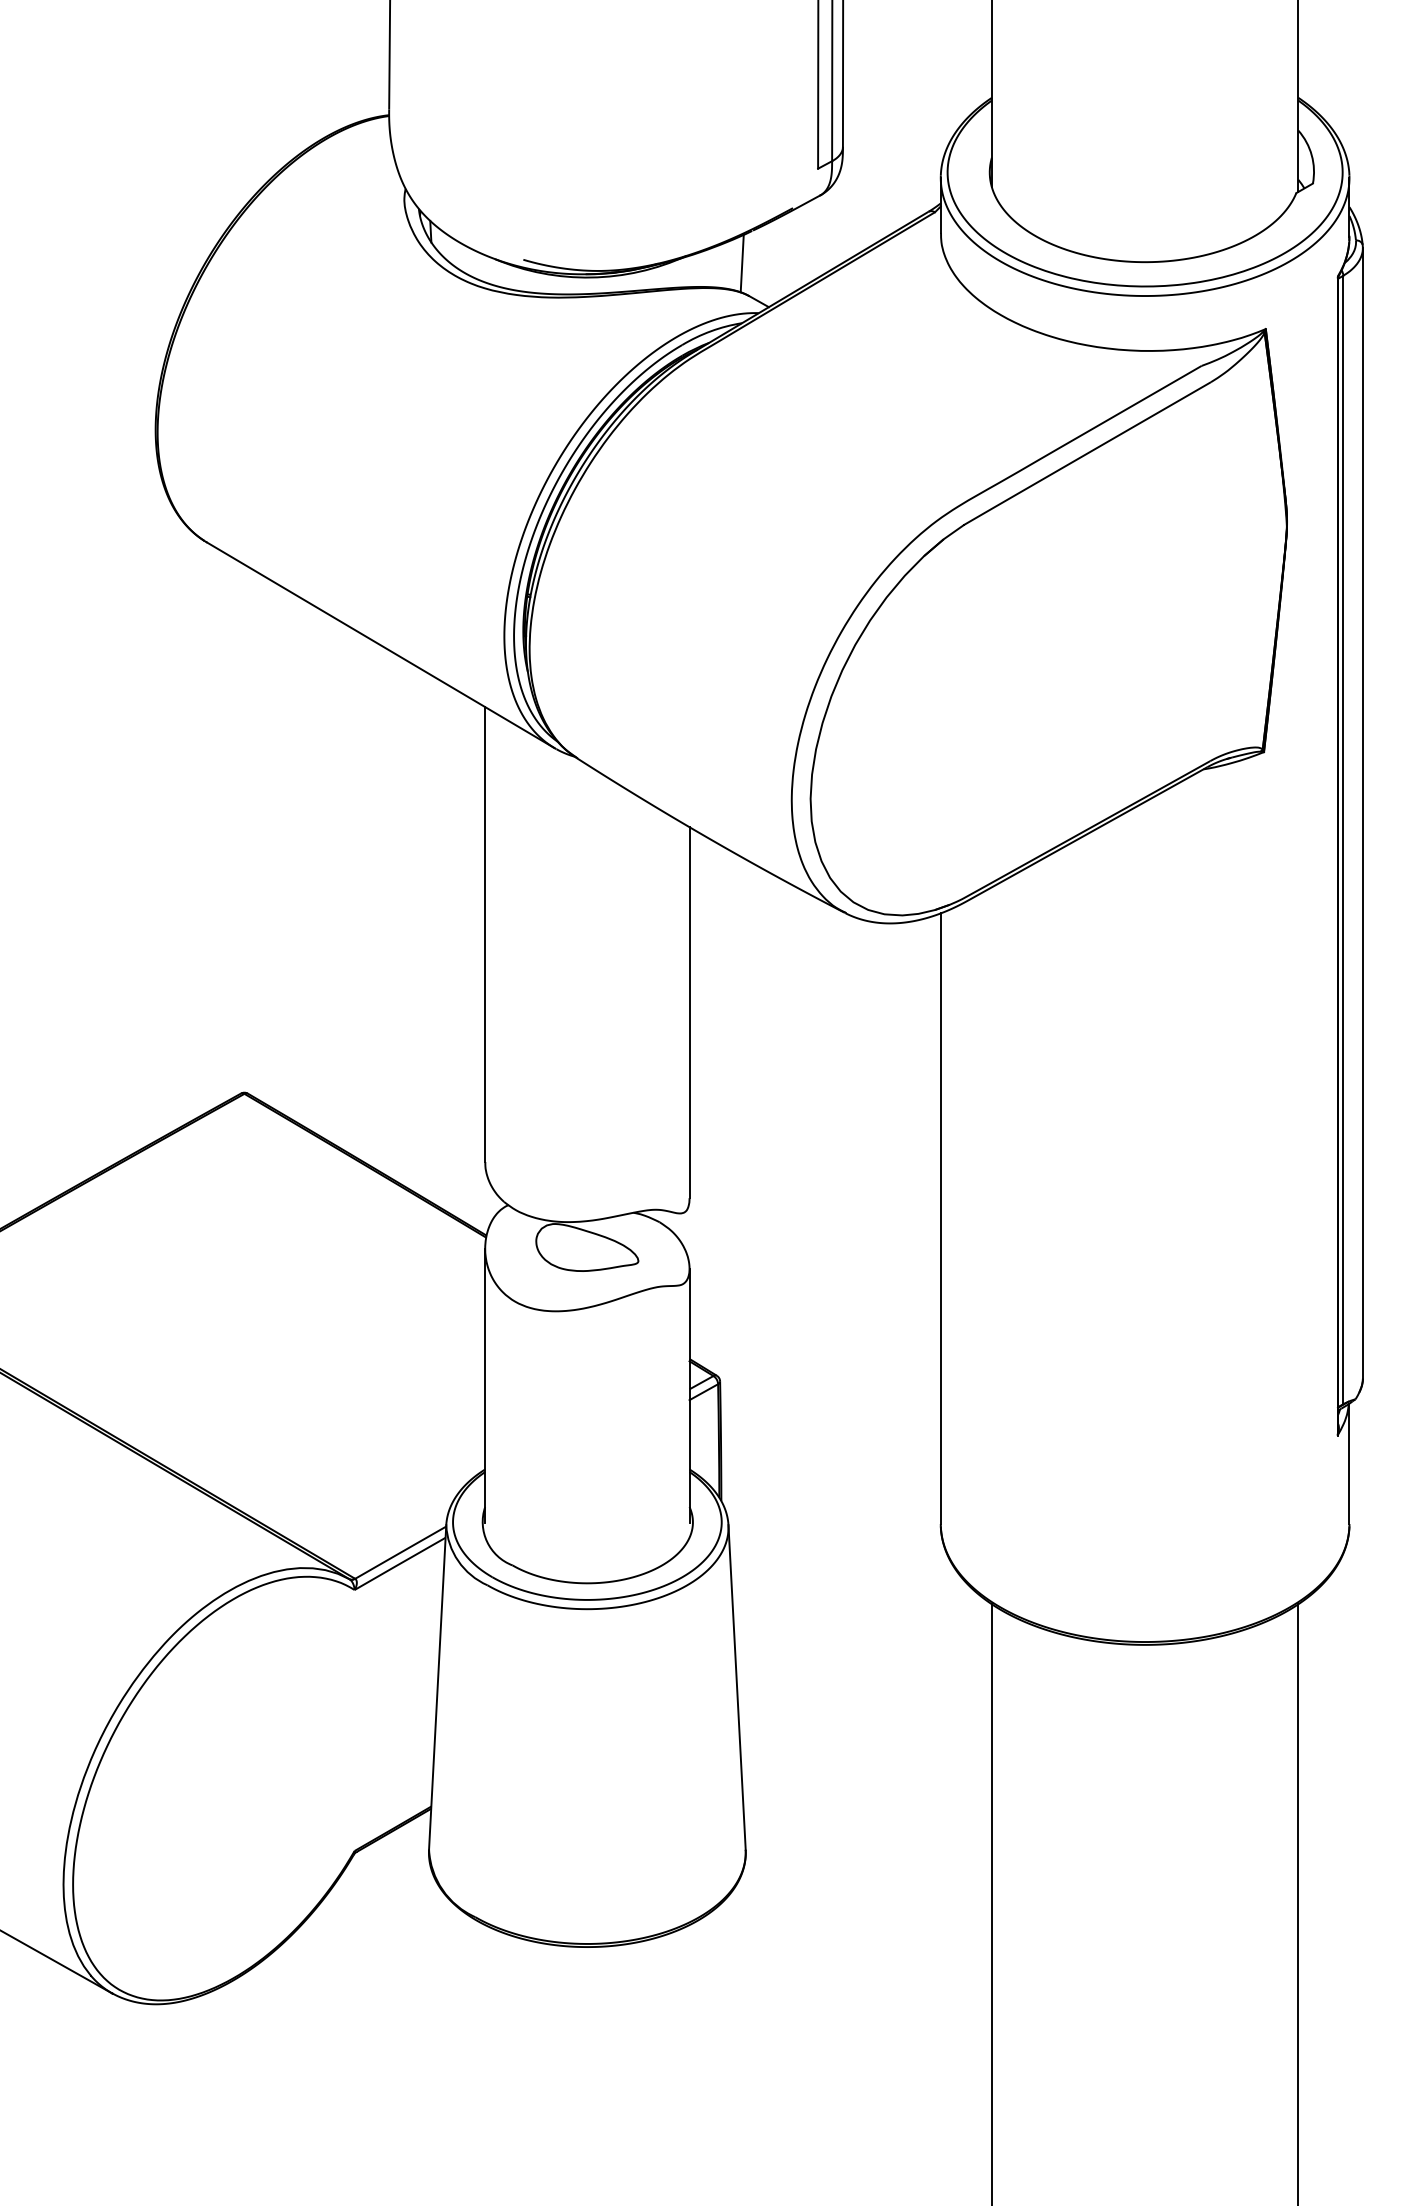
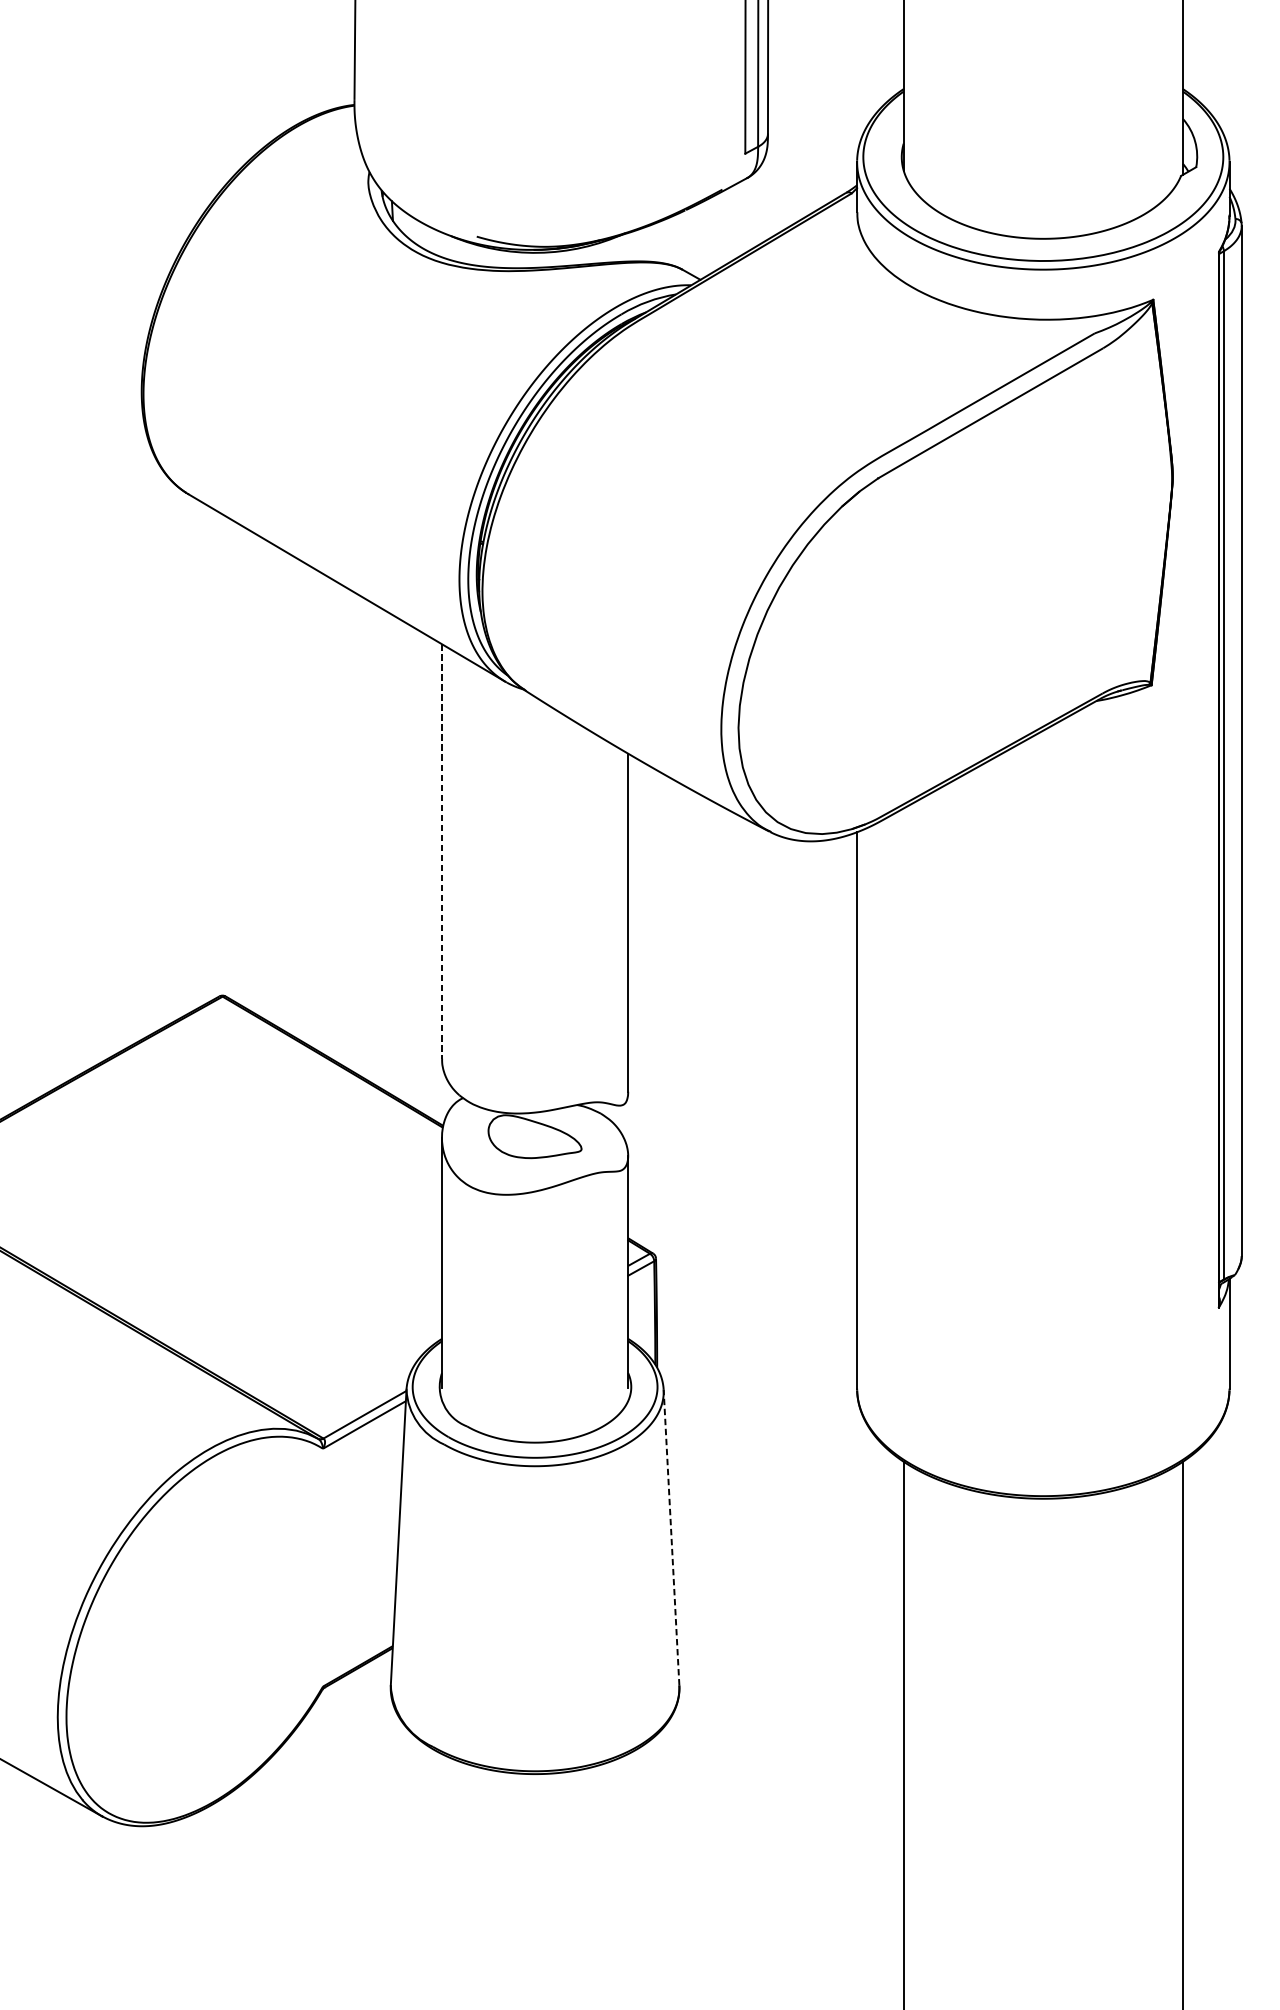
line: (741, 263) -> (675, 240), removed
line: (485, 935) -> (442, 852), solid -> dashed
line: (737, 1686) -> (671, 1536), solid -> dashed

